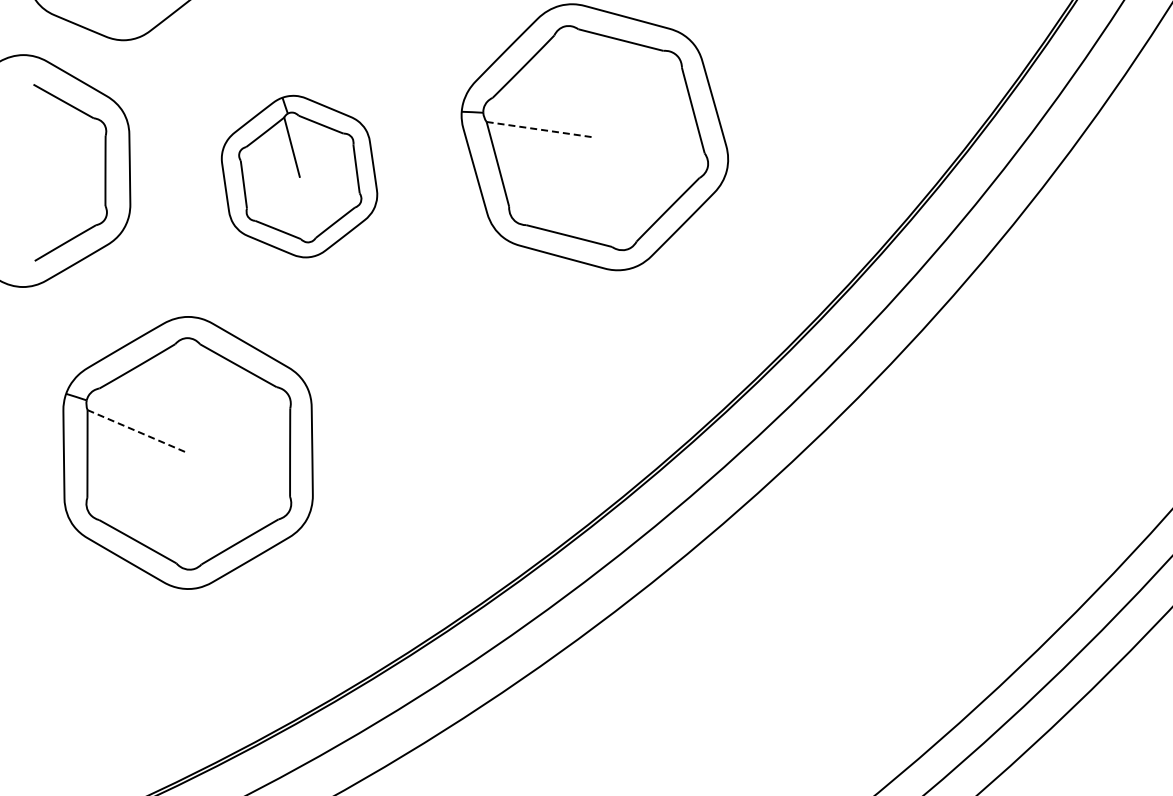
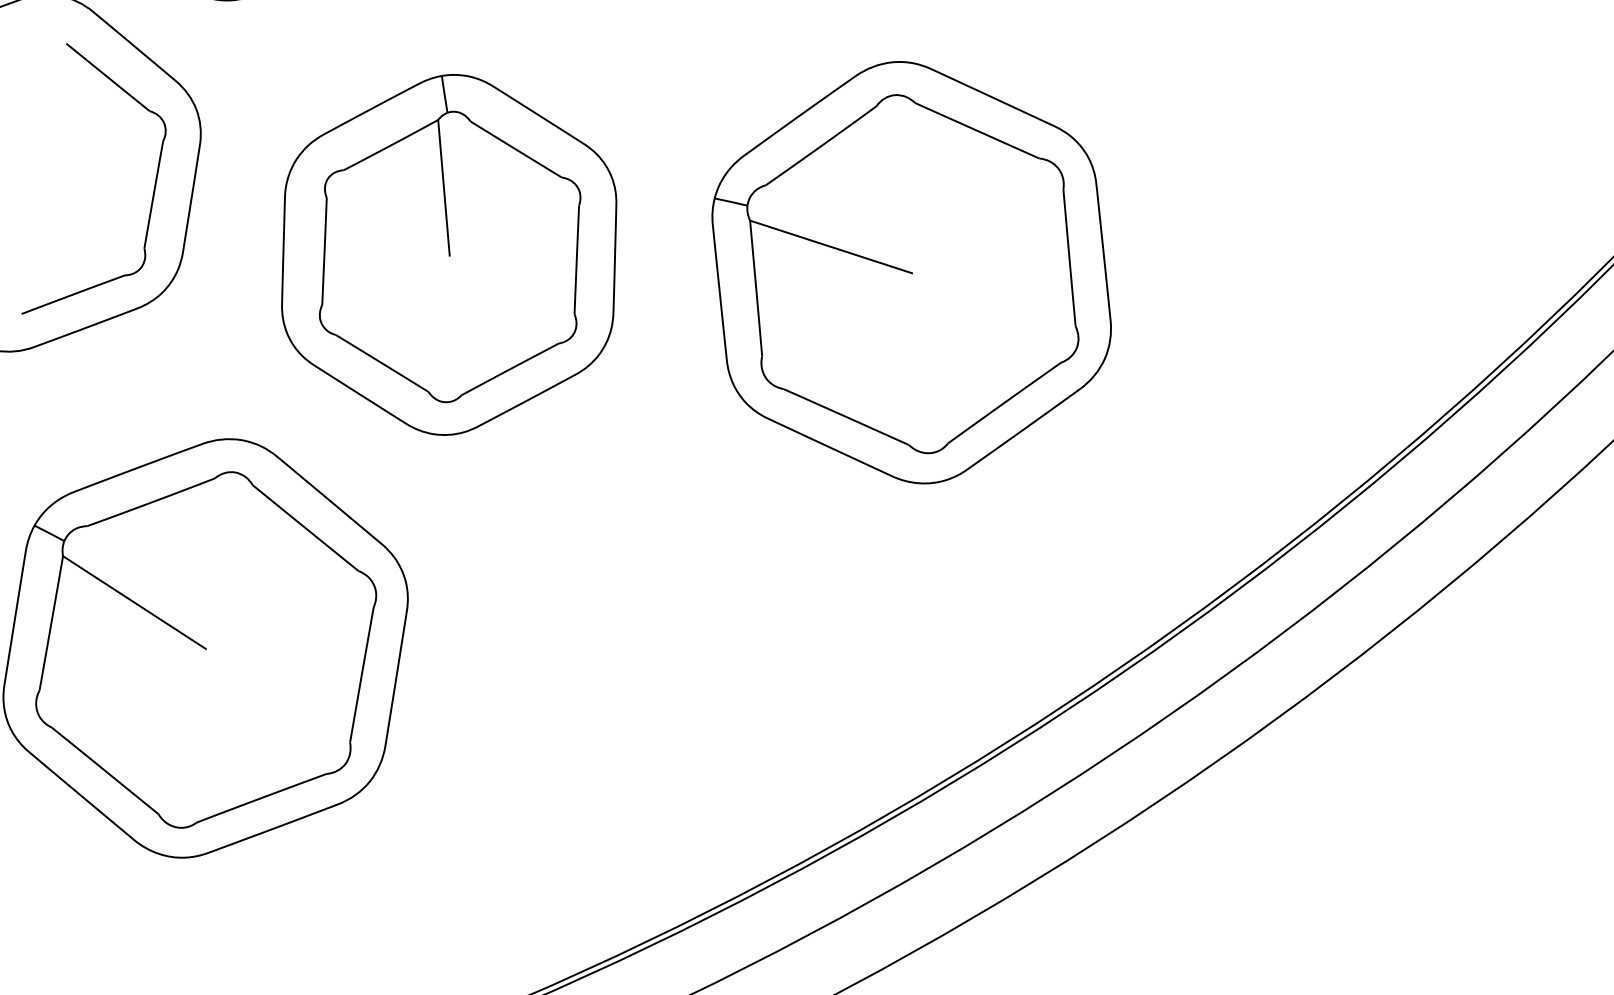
line: (540, 129) -> (830, 246), dashed -> solid
part: (299, 176) -> (449, 254), size x1.43
line: (137, 431) -> (133, 602), dashed -> solid

